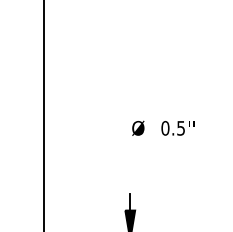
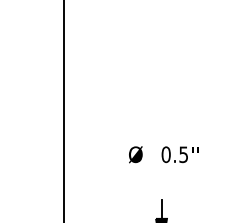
text: (163, 127) -> (164, 153), moved

